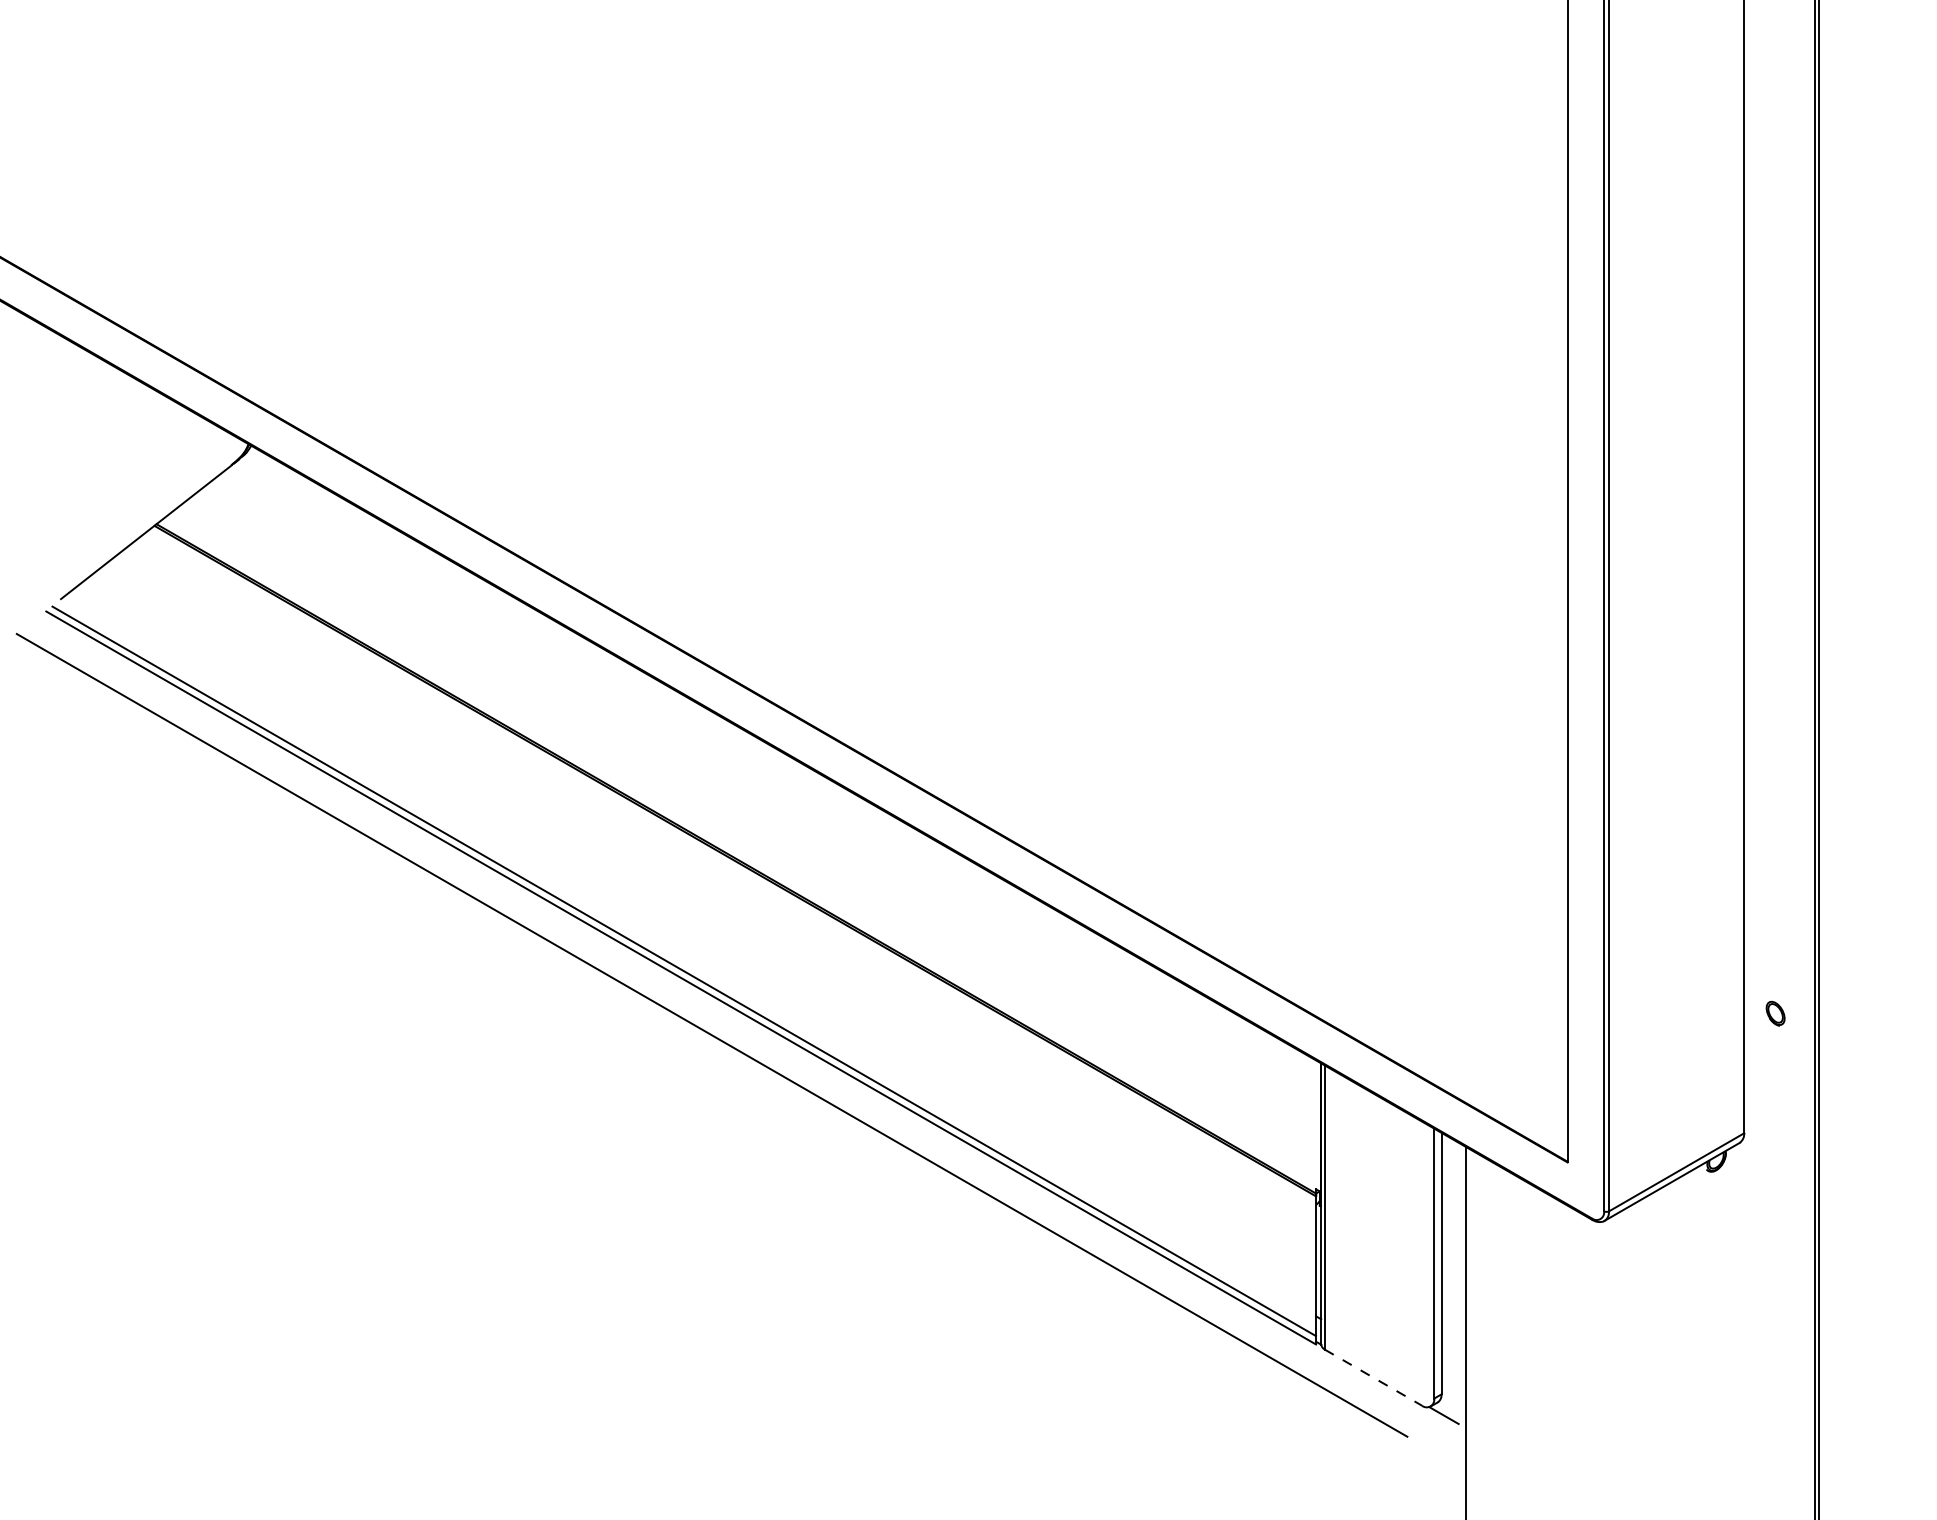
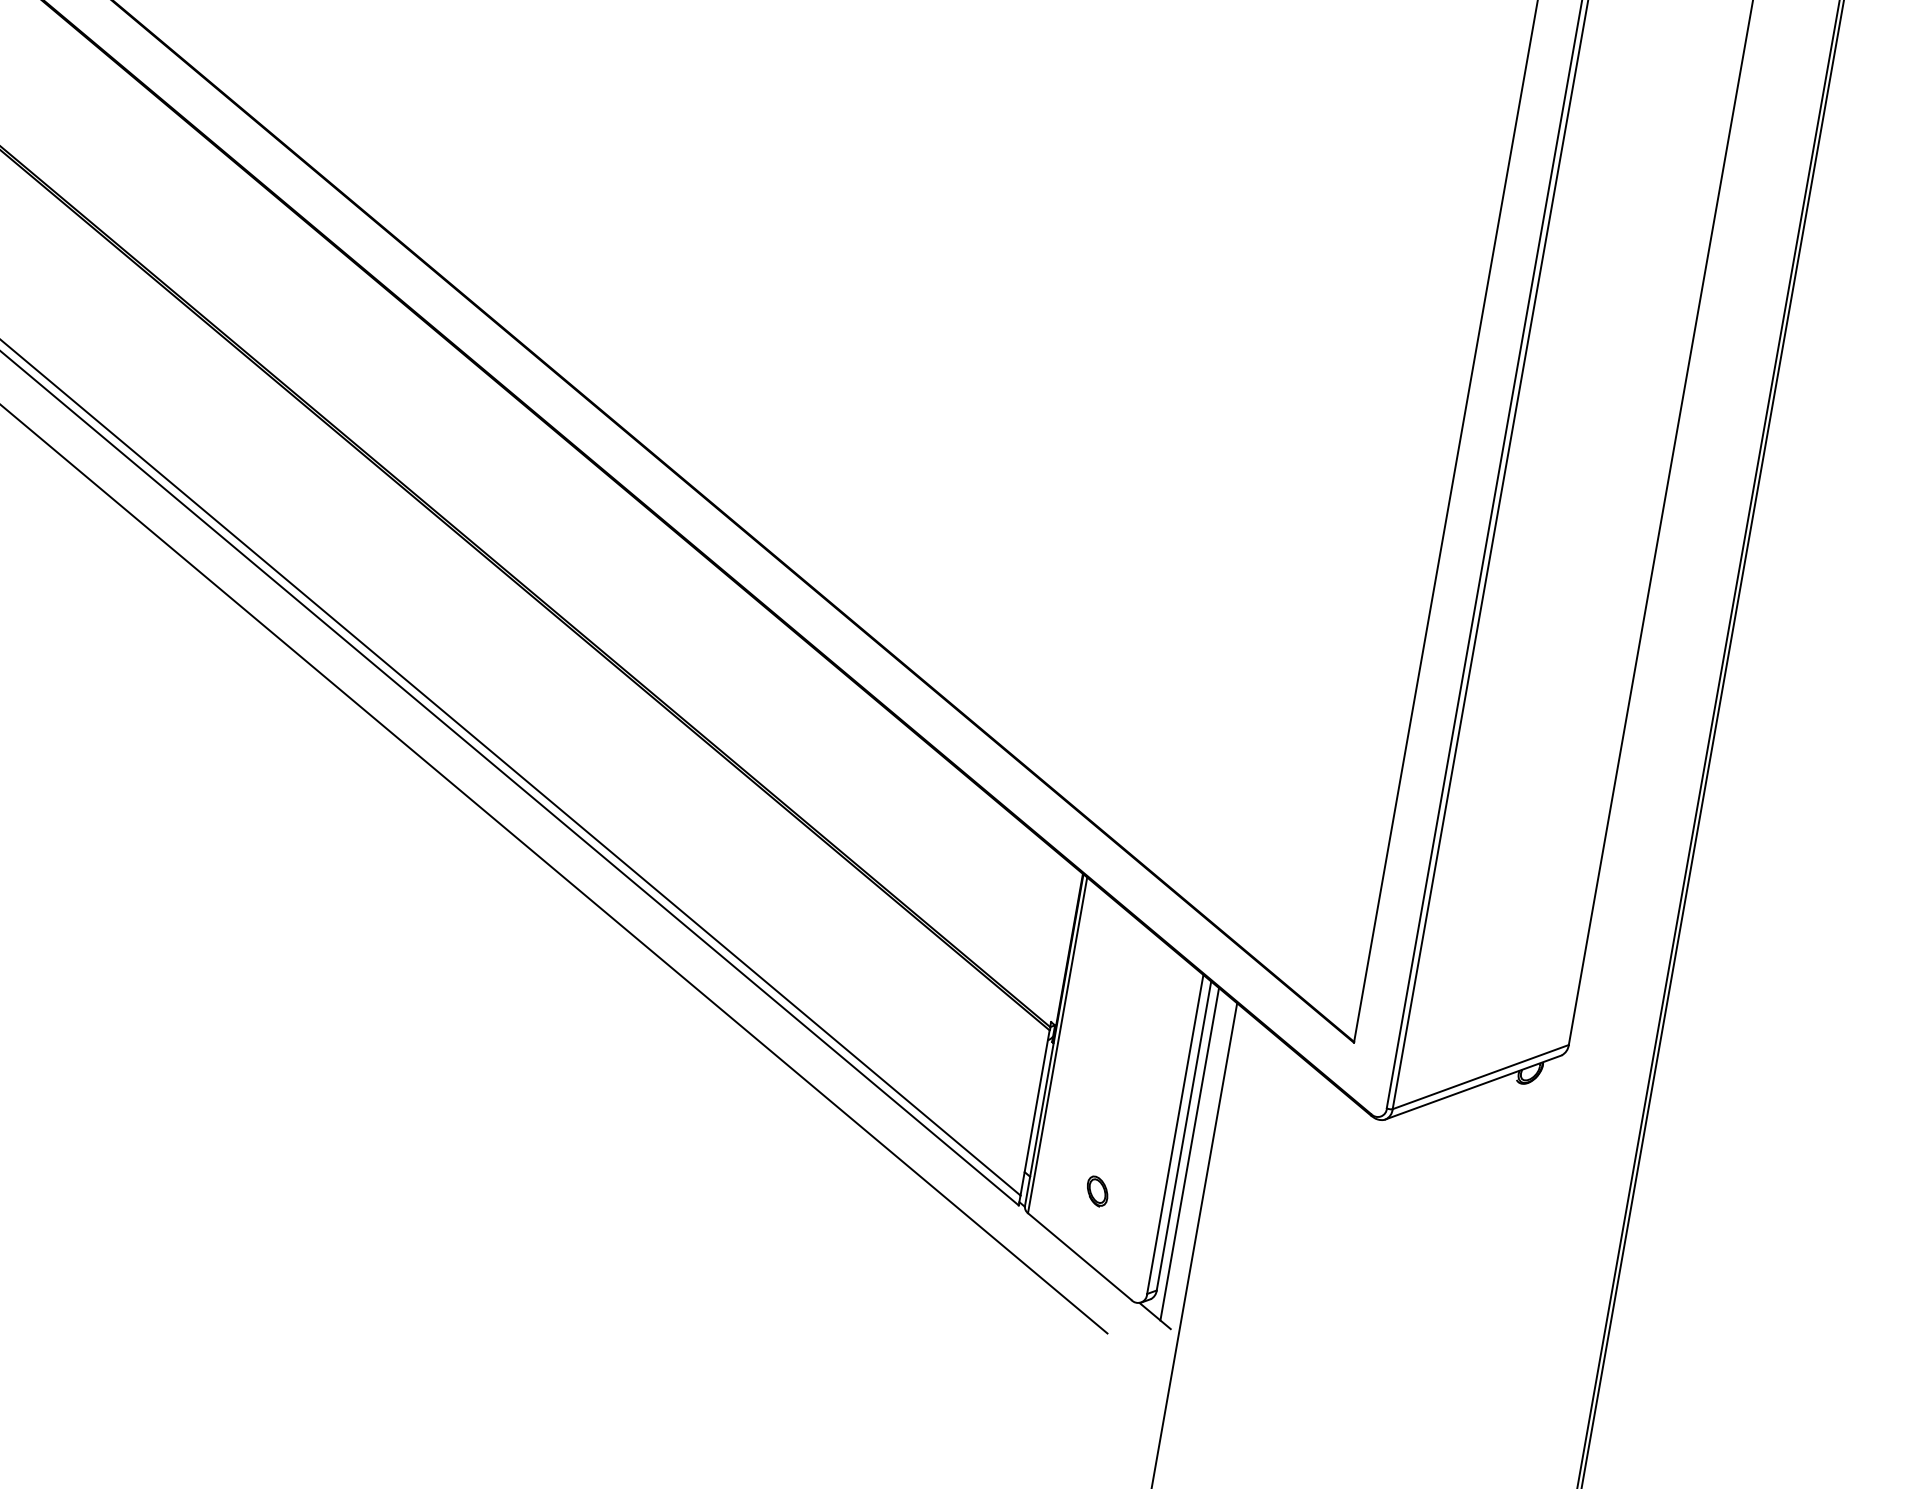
part: (1775, 1013) -> (1097, 1191), moved
line: (1448, 1277) -> (1189, 1153), added
line: (1373, 1377) -> (1079, 1256), dashed -> solid

